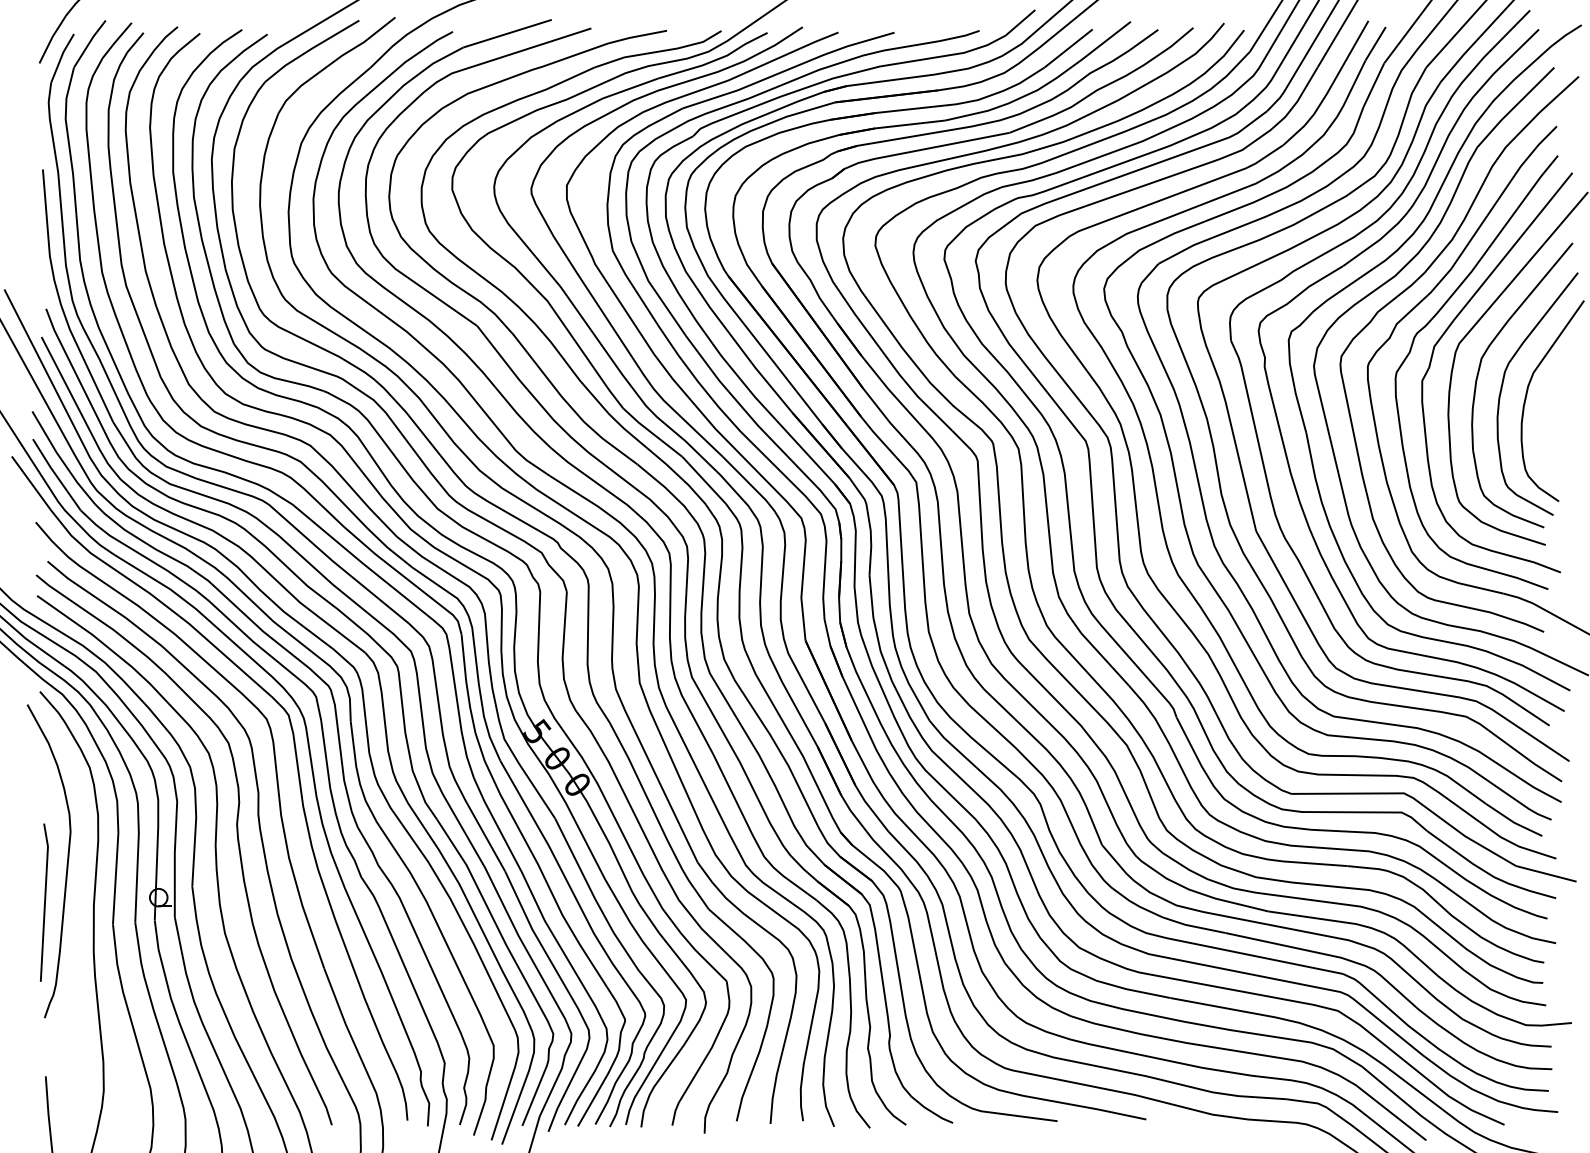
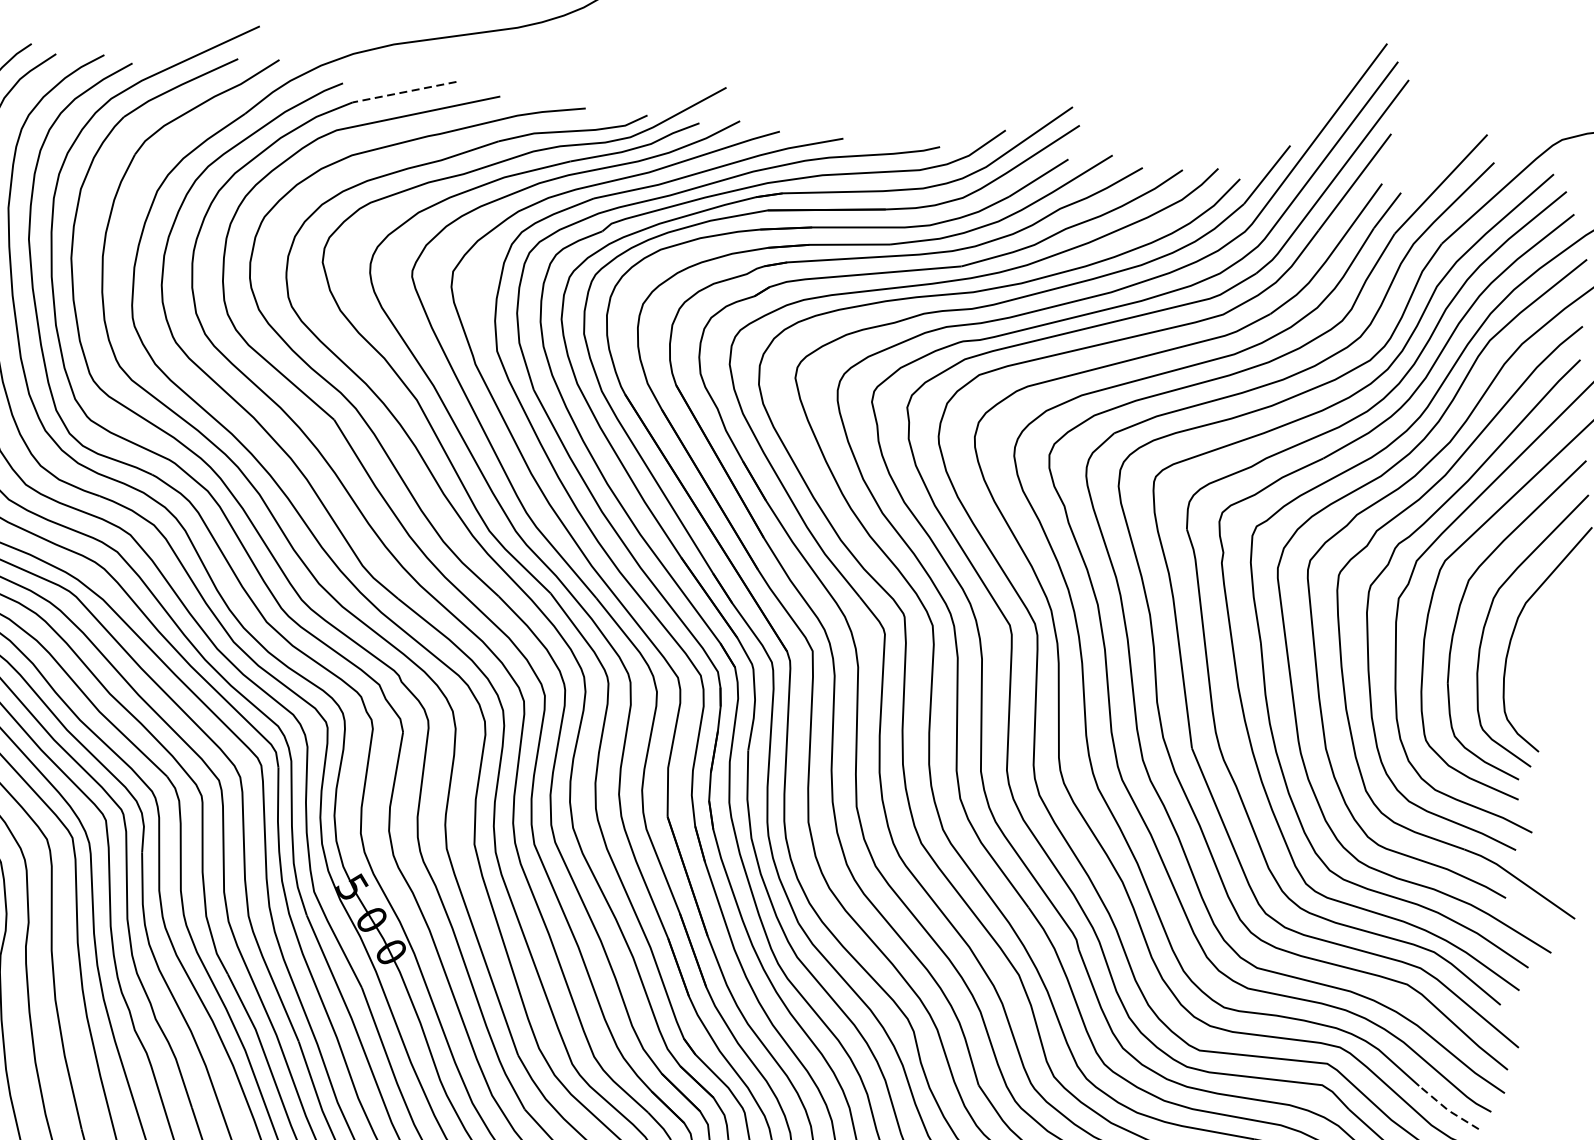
line: (507, 33) -> (404, 91), solid -> dashed
line: (1513, 822) -> (1447, 1110), solid -> dashed

